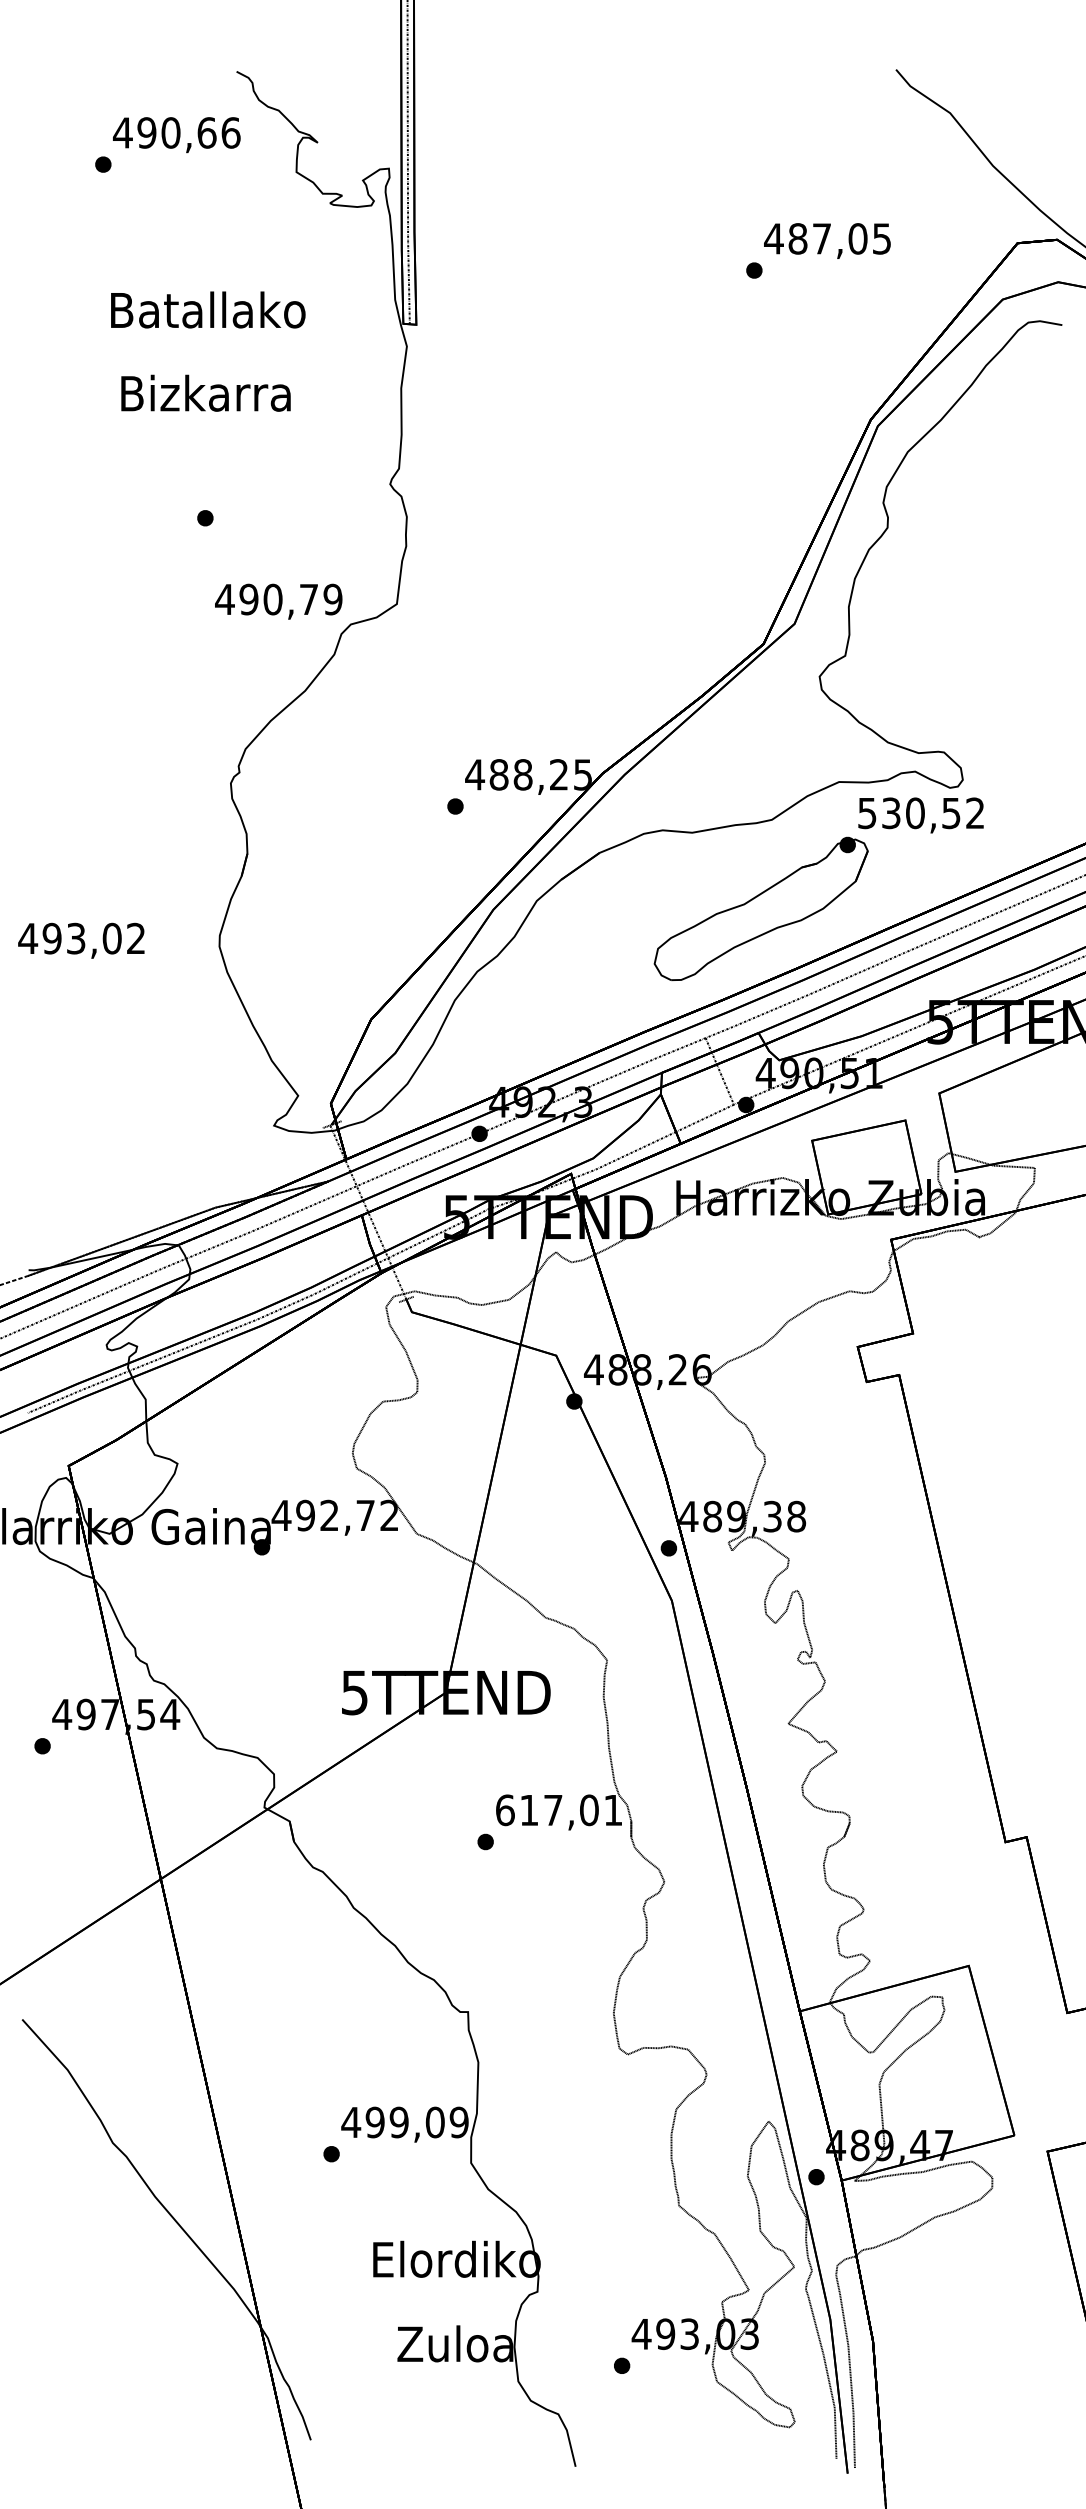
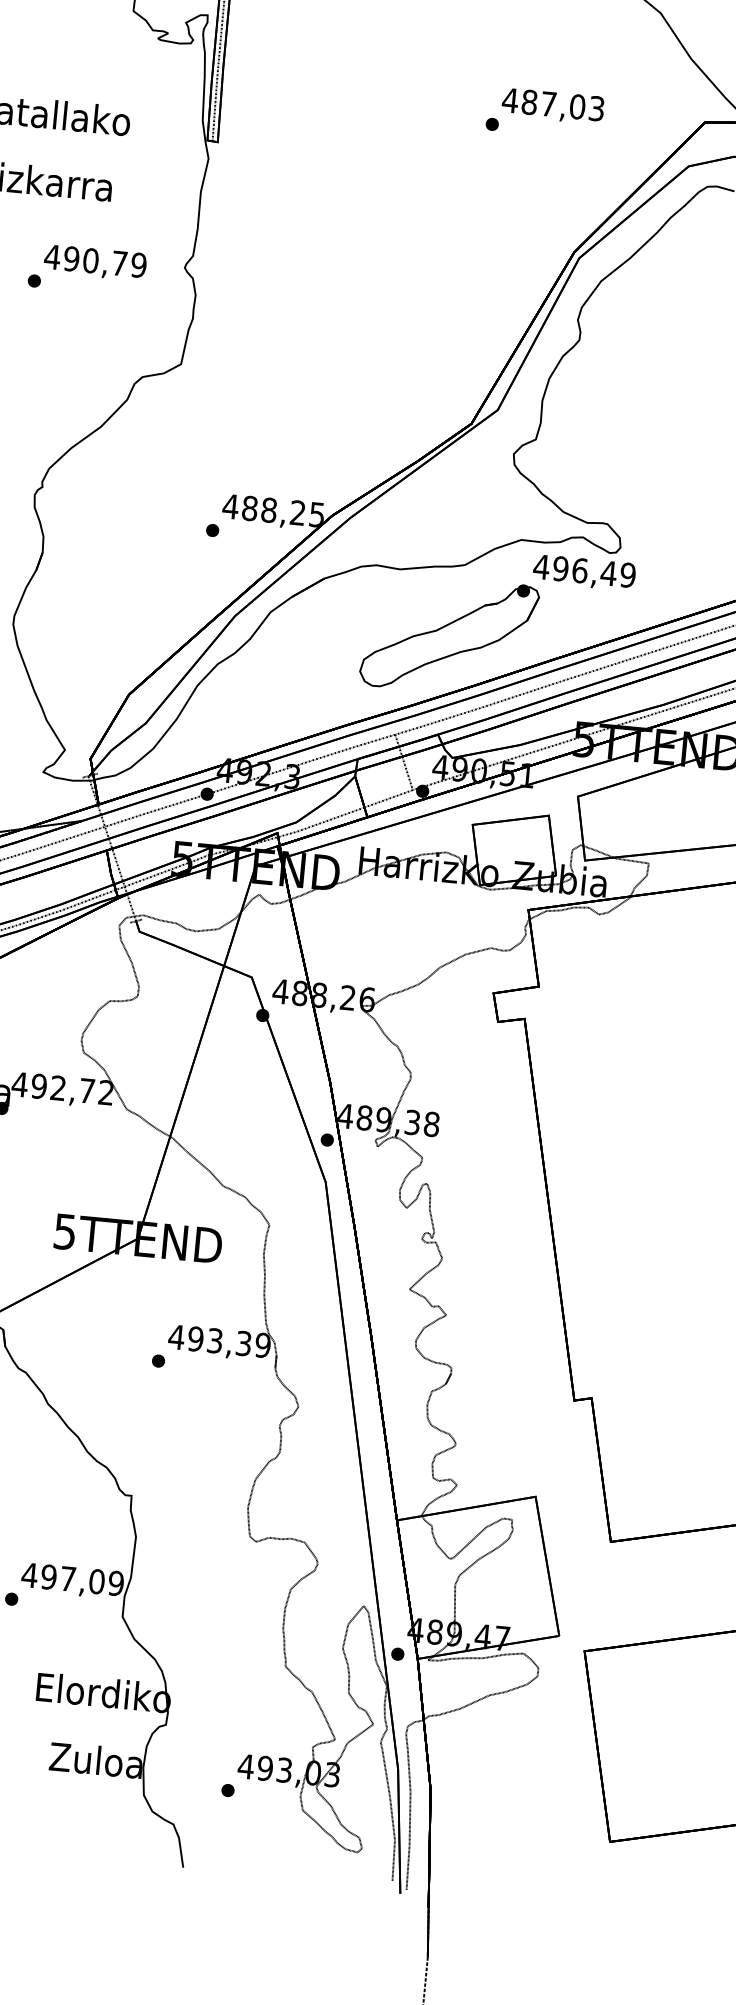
text: (882, 238) -> (597, 108), 487,05 -> 487,03
text: (278, 601) -> (95, 262), moved
text: (920, 813) -> (584, 571), 530,52 -> 496,49
text: (558, 1810) -> (219, 1341), 617,01 -> 493,39
text: (398, 2122) -> (67, 1578), 499,09 -> 497,09

